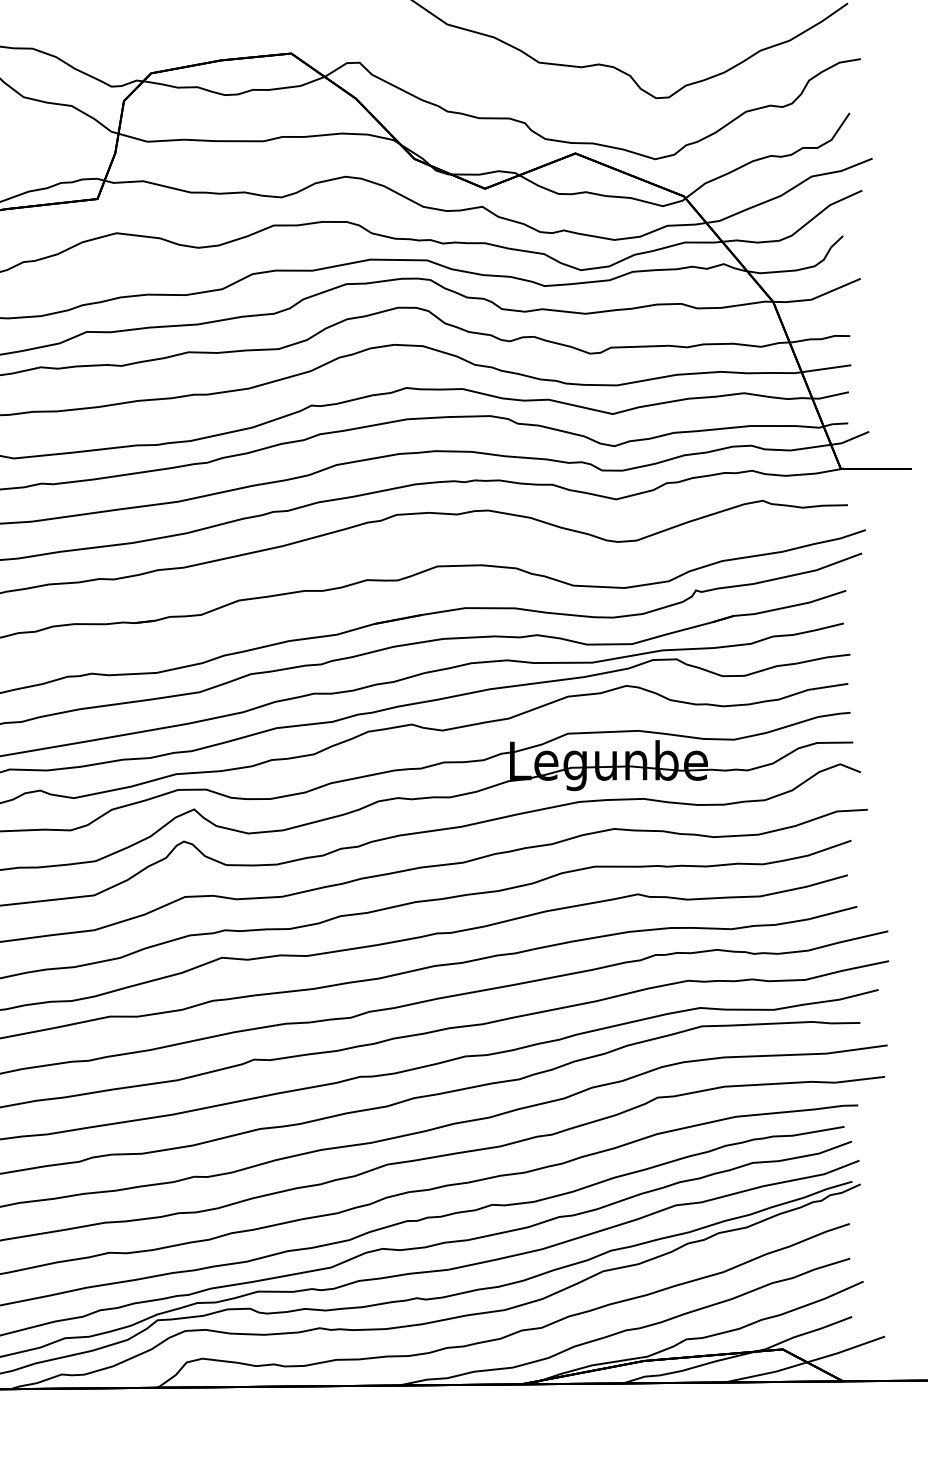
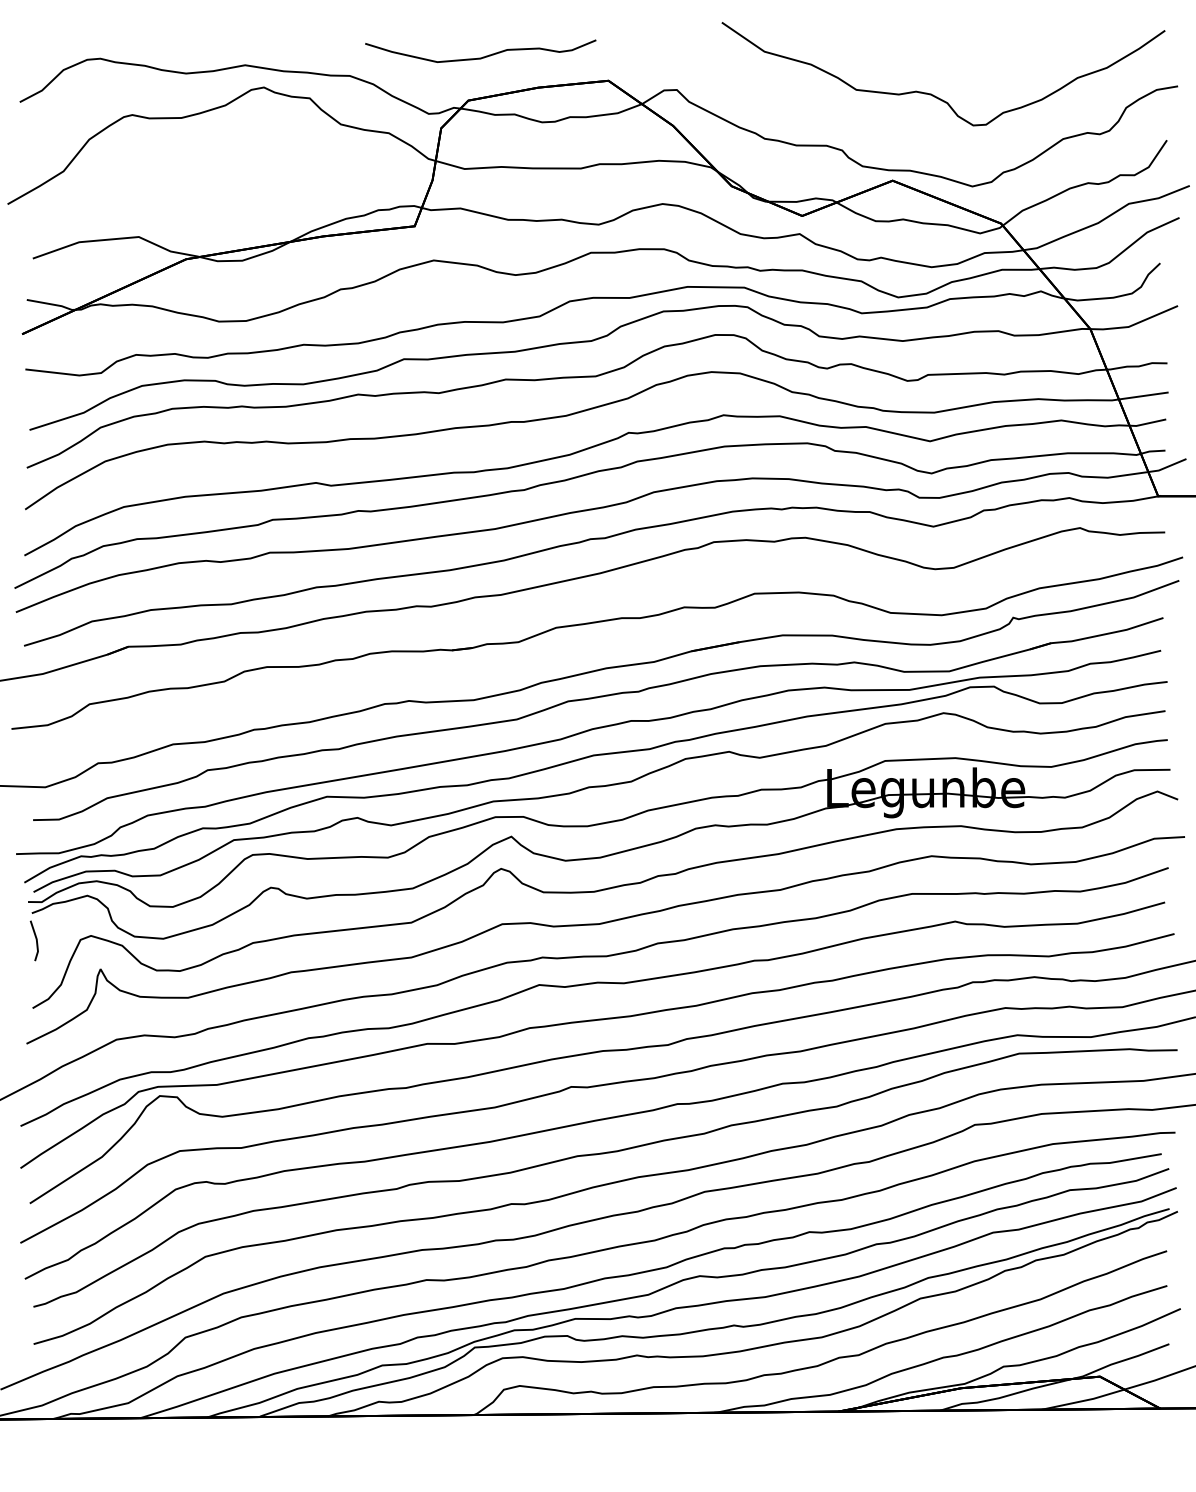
curve: (166, 29) -> (483, 56), added

